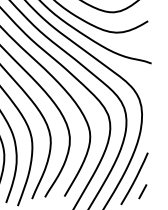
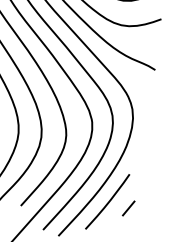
line: (142, 191) -> (128, 208), moved

